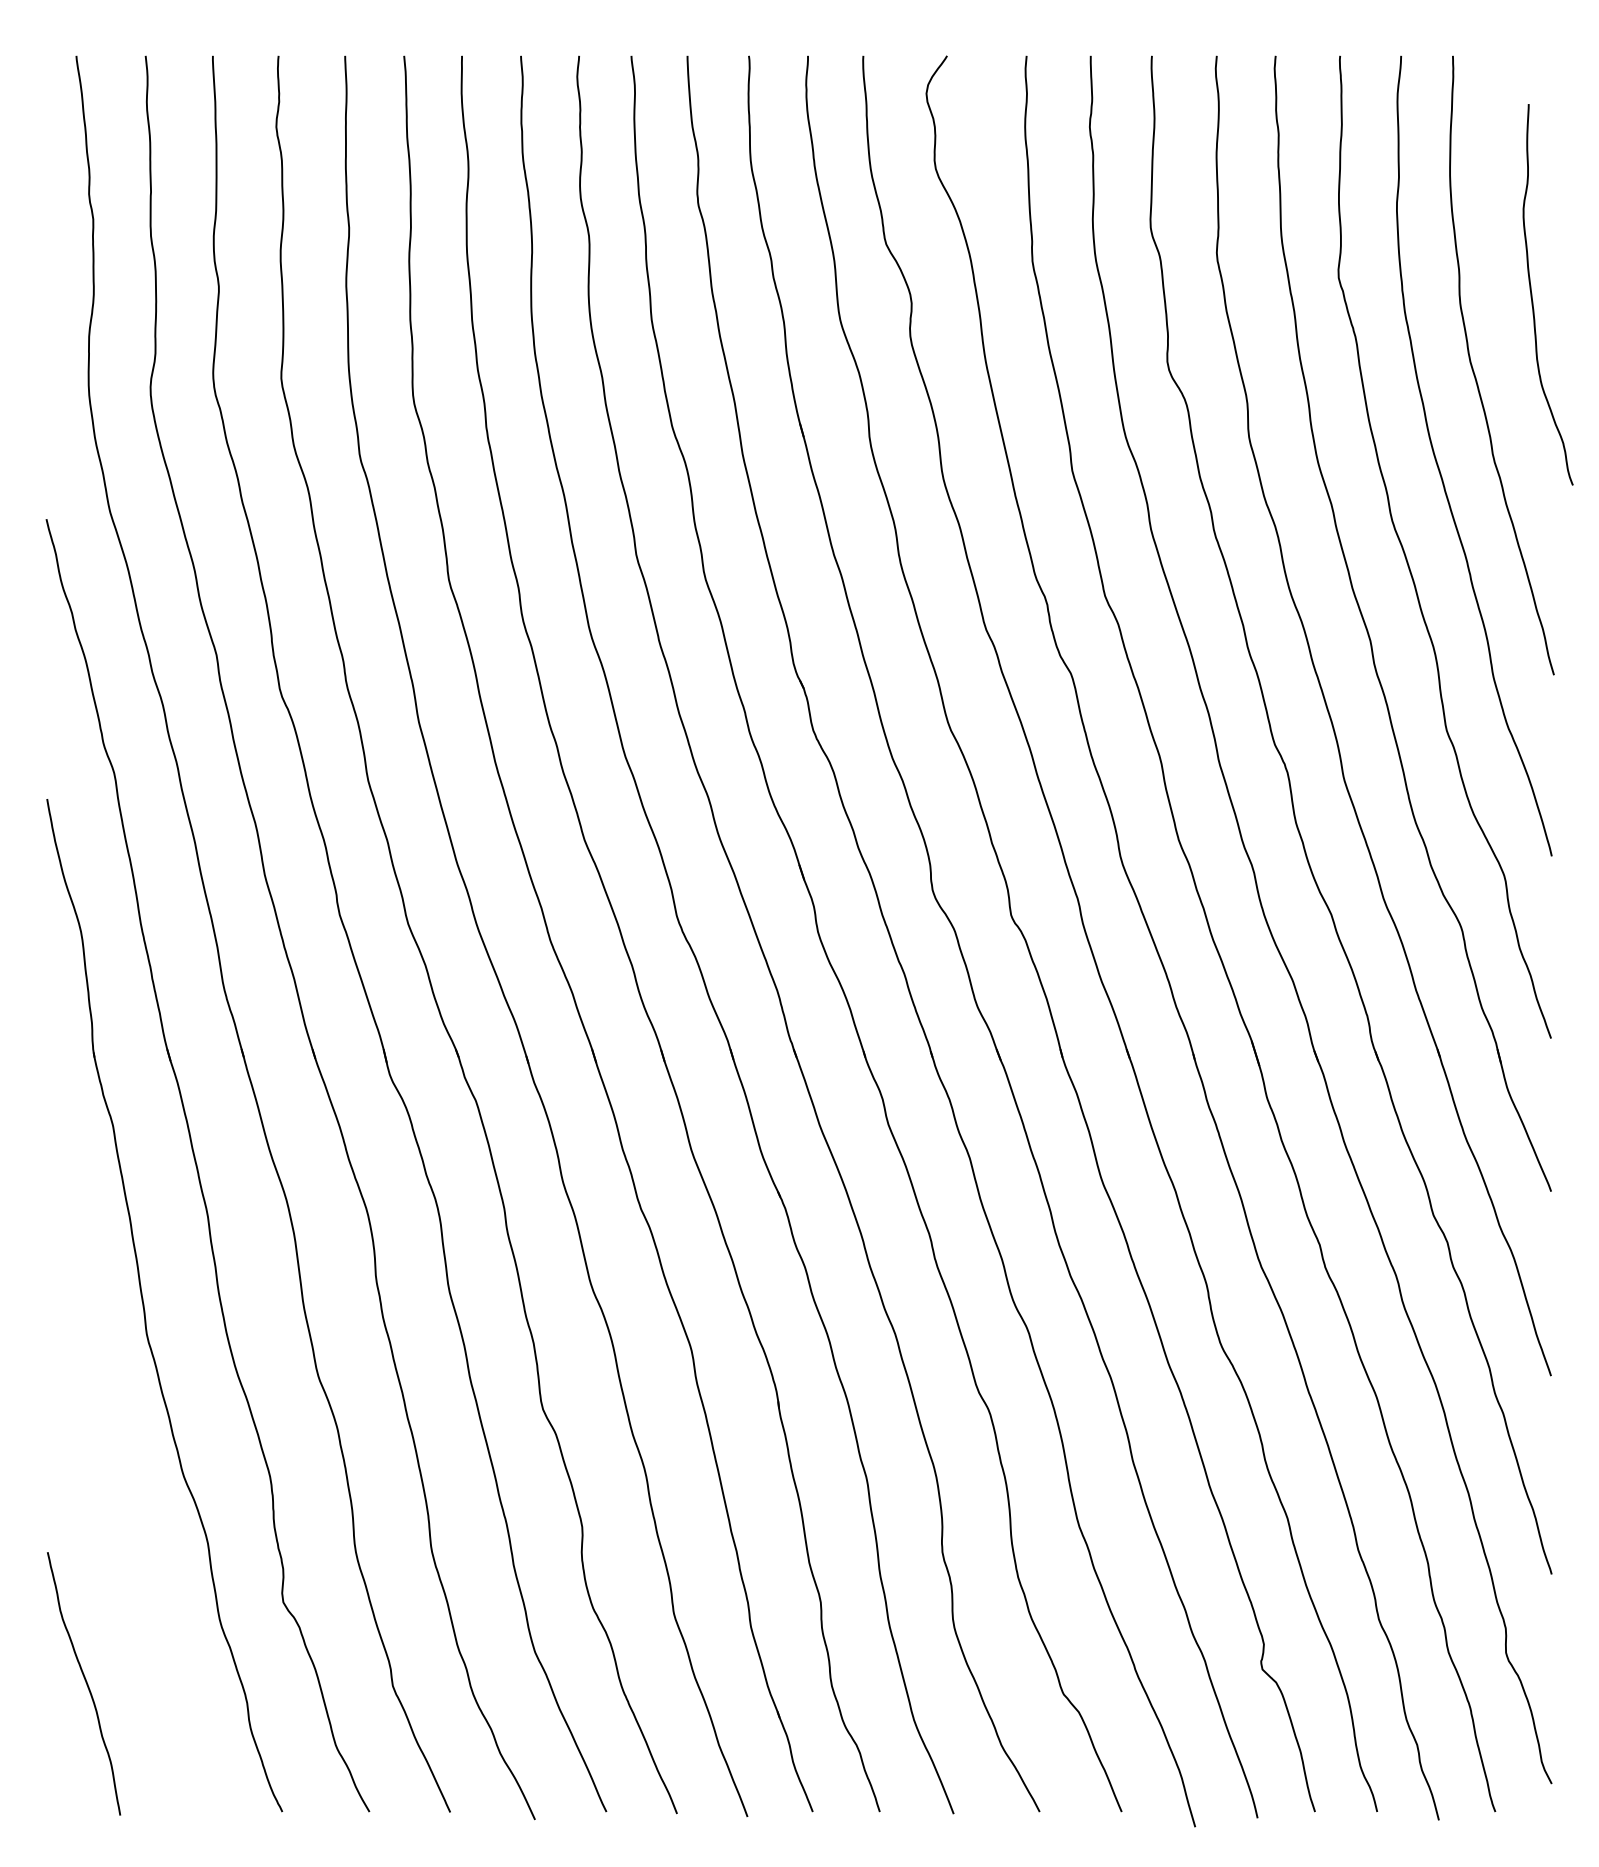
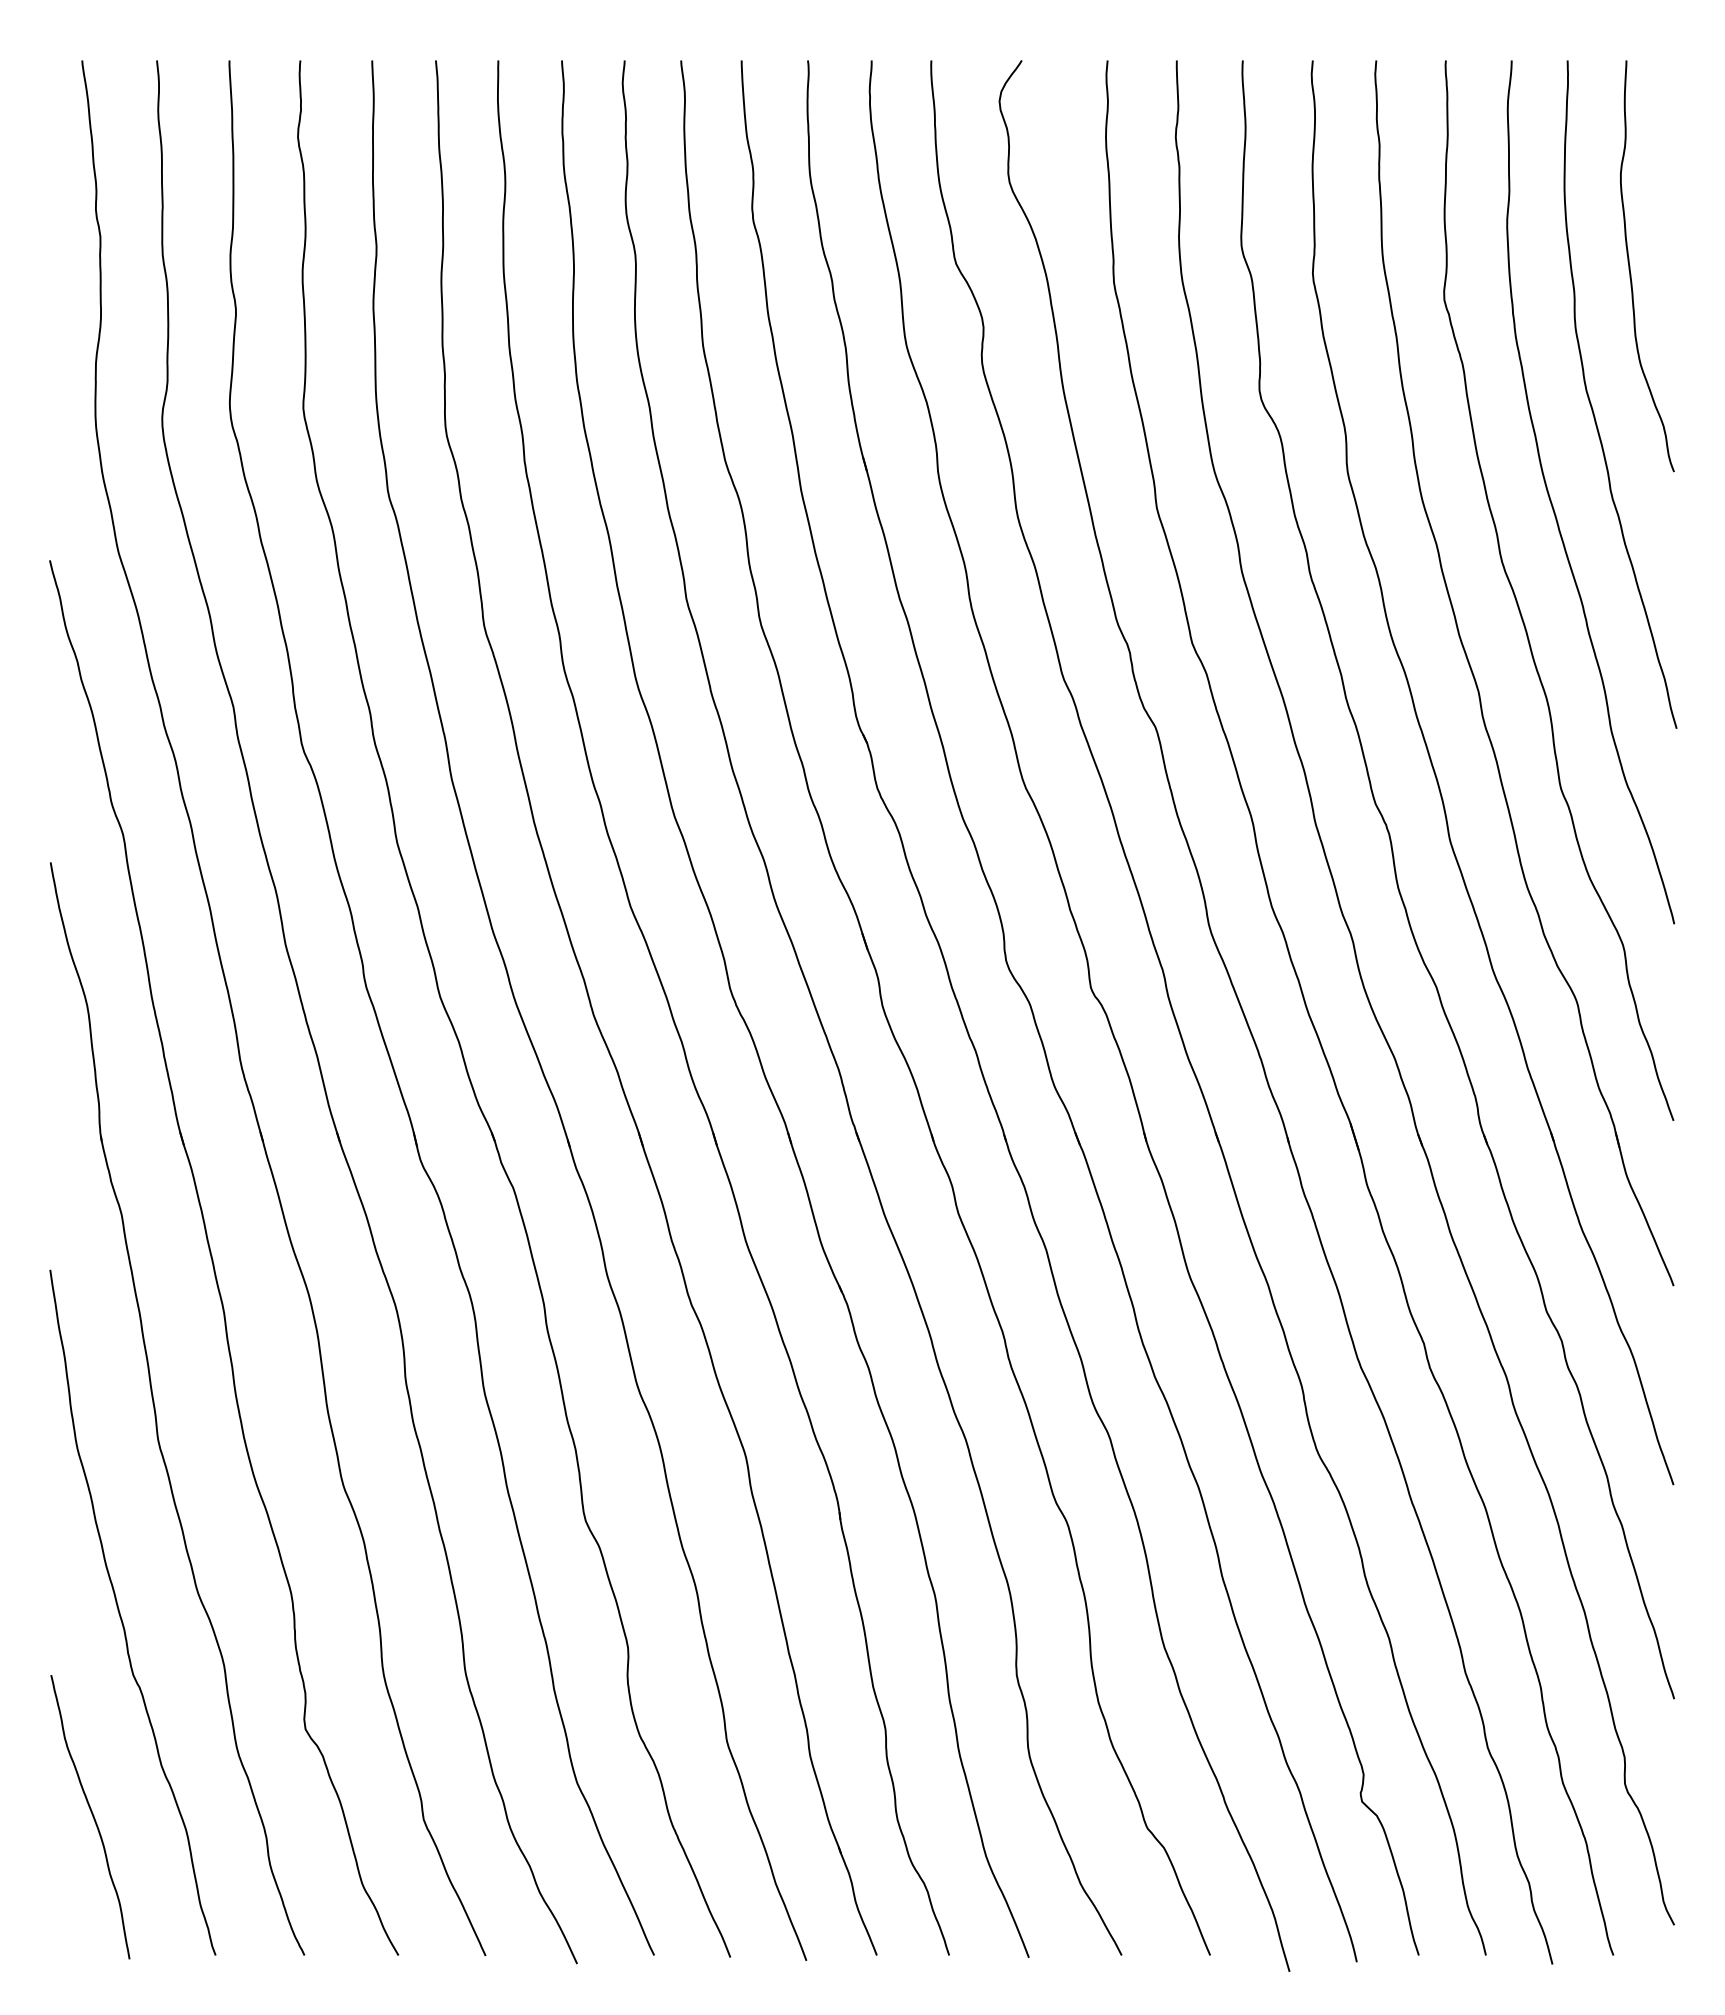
curve: (1532, 295) -> (1630, 266), moved
curve: (112, 1496) -> (121, 1615), added

